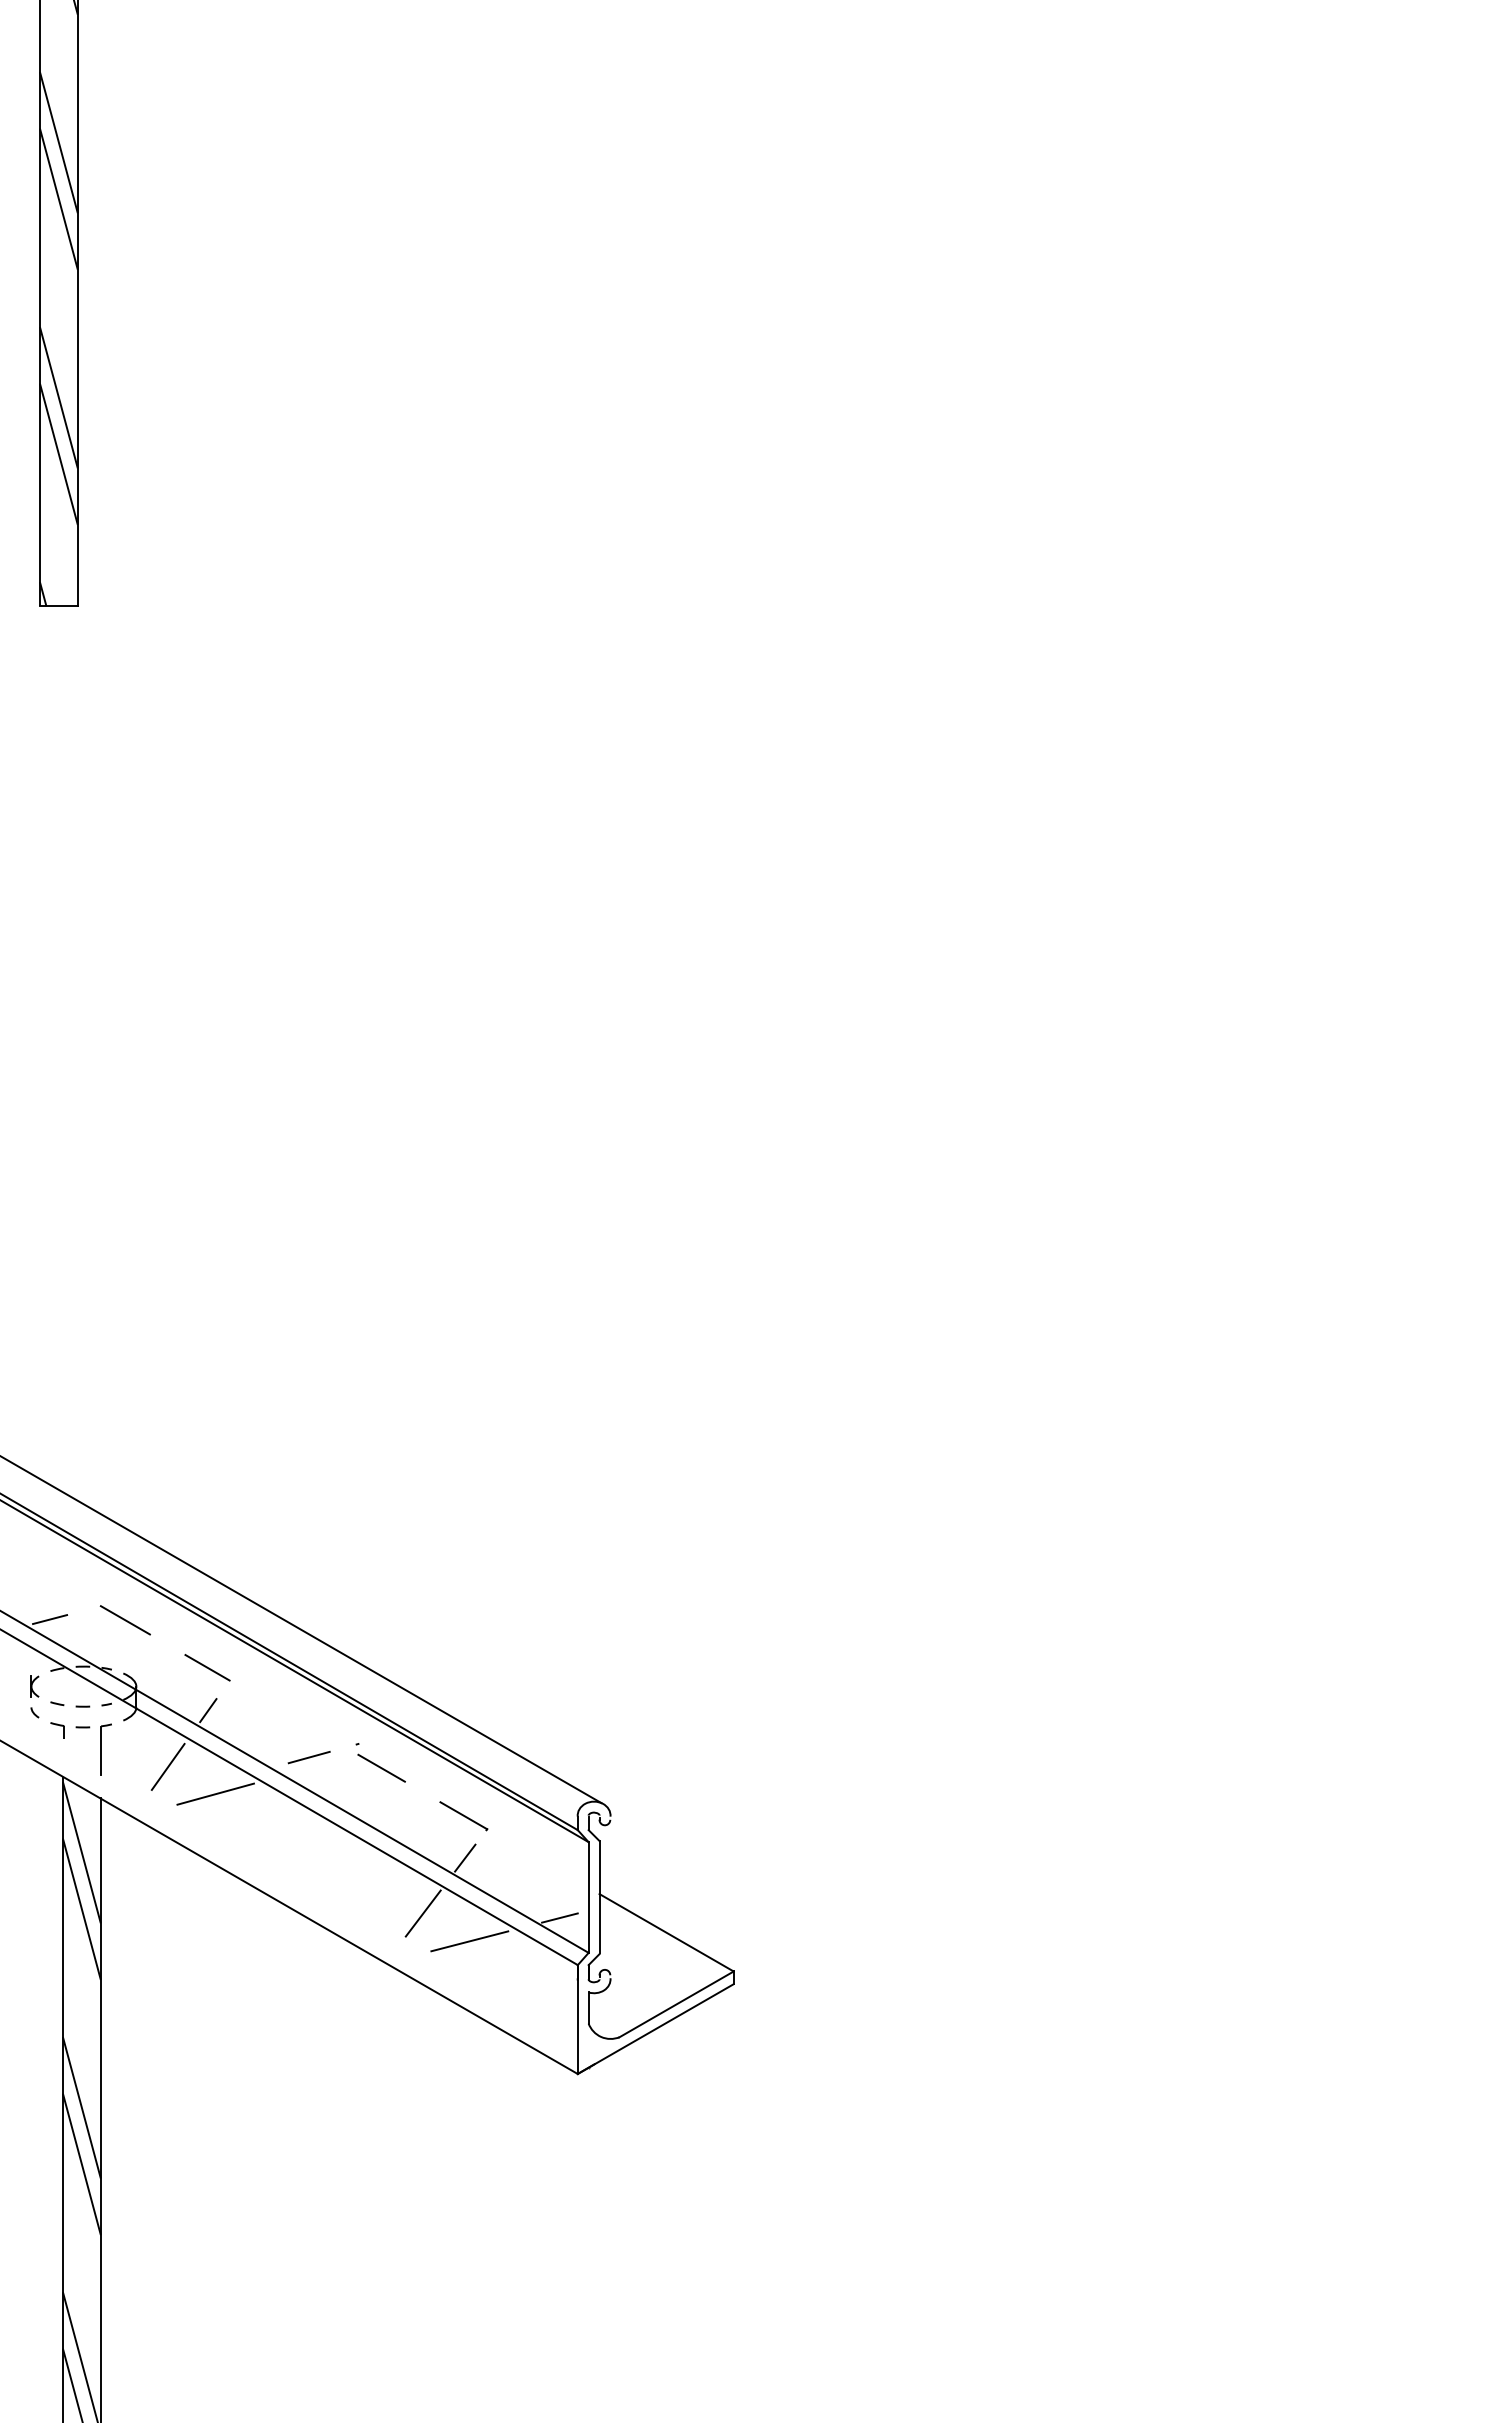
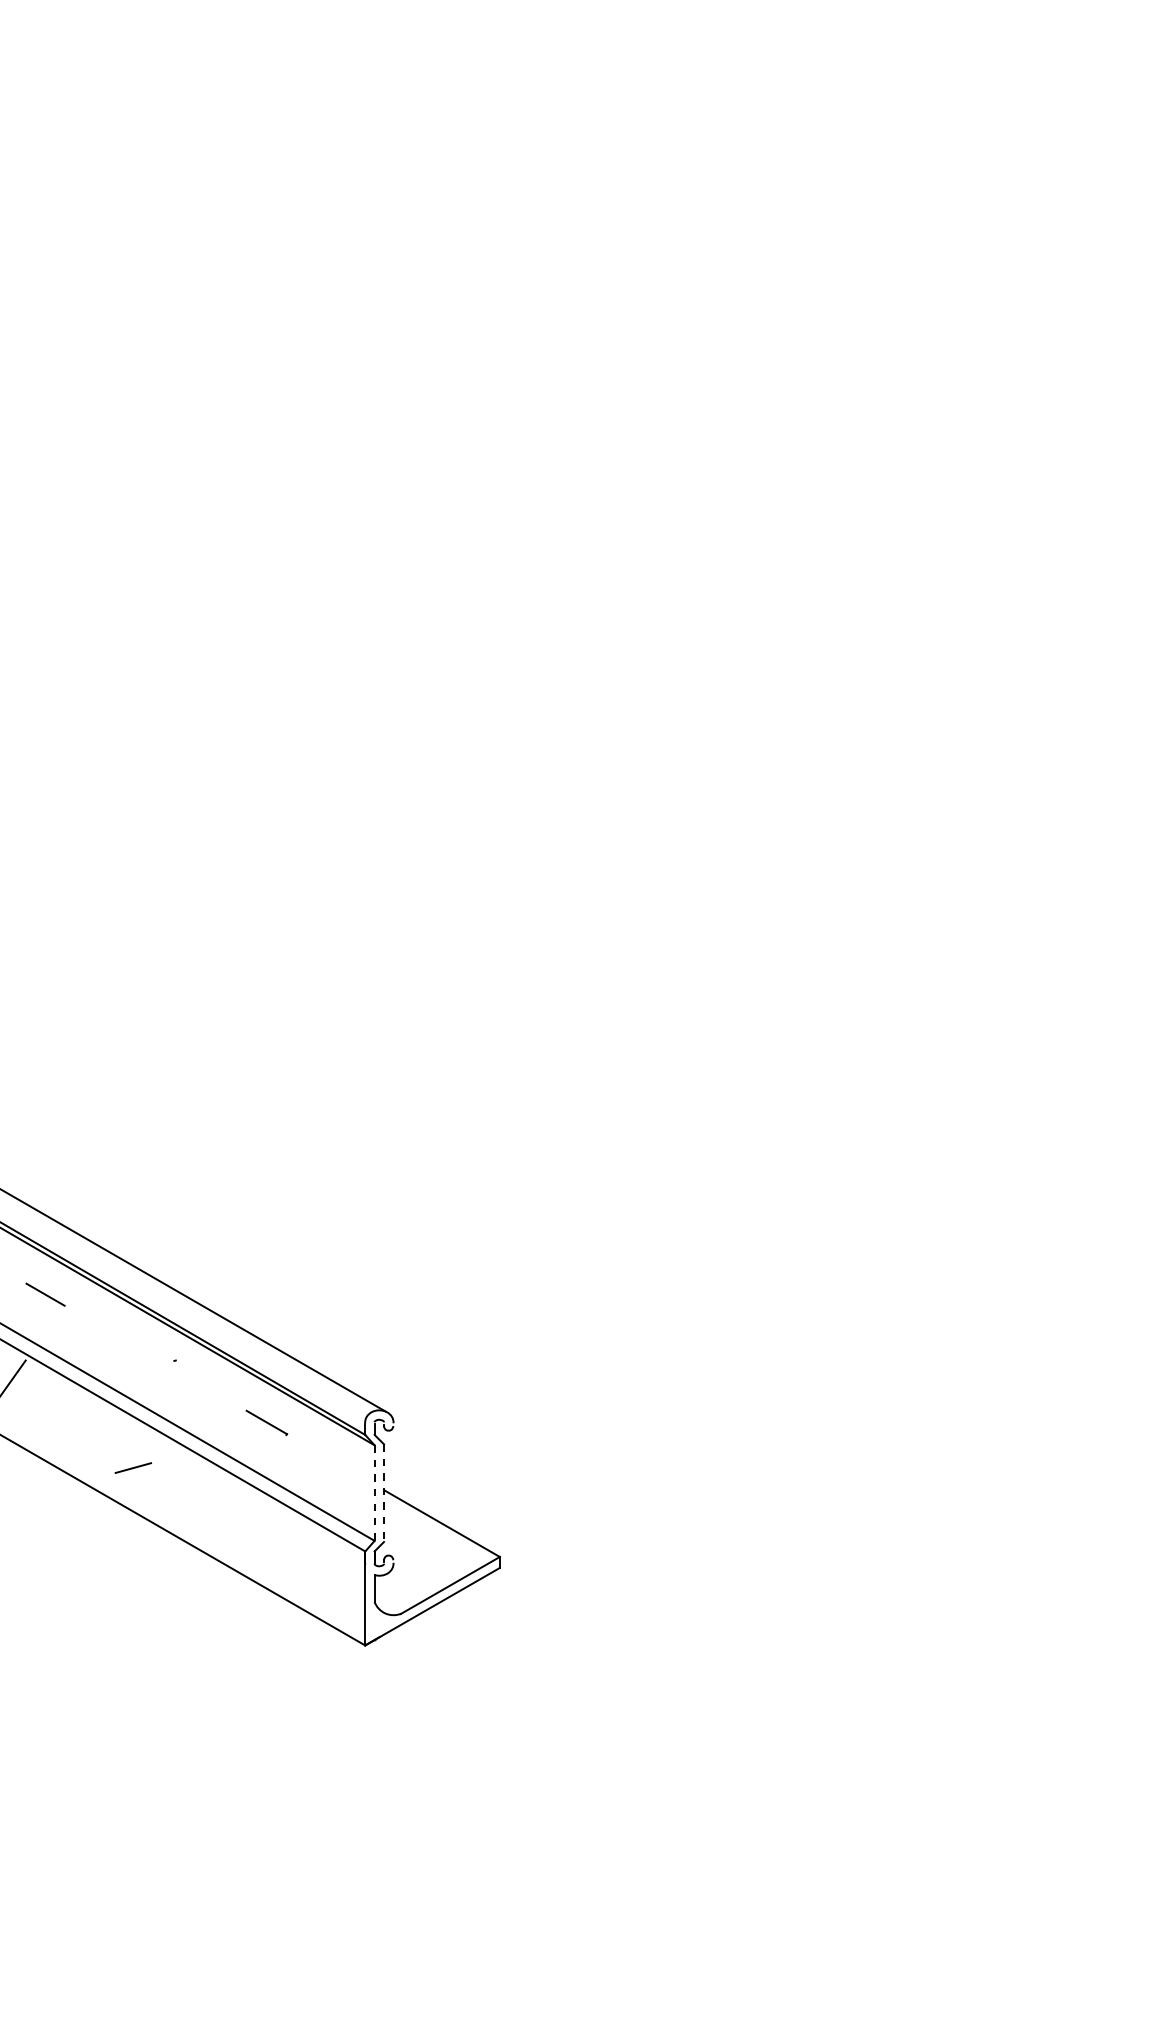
line: (208, 1710) -> (46, 1331), removed
line: (308, 1757) -> (132, 1468), moved
line: (381, 1767) -> (195, 1380), removed
line: (215, 1793) -> (52, 1403), removed
line: (465, 1857) -> (268, 1458), removed
line: (599, 1897) -> (383, 1493), solid -> dashed
line: (588, 1898) -> (374, 1493), solid -> dashed
line: (422, 1913) -> (231, 1506), removed
line: (559, 1917) -> (349, 1510), removed
line: (469, 1941) -> (271, 1531), removed

